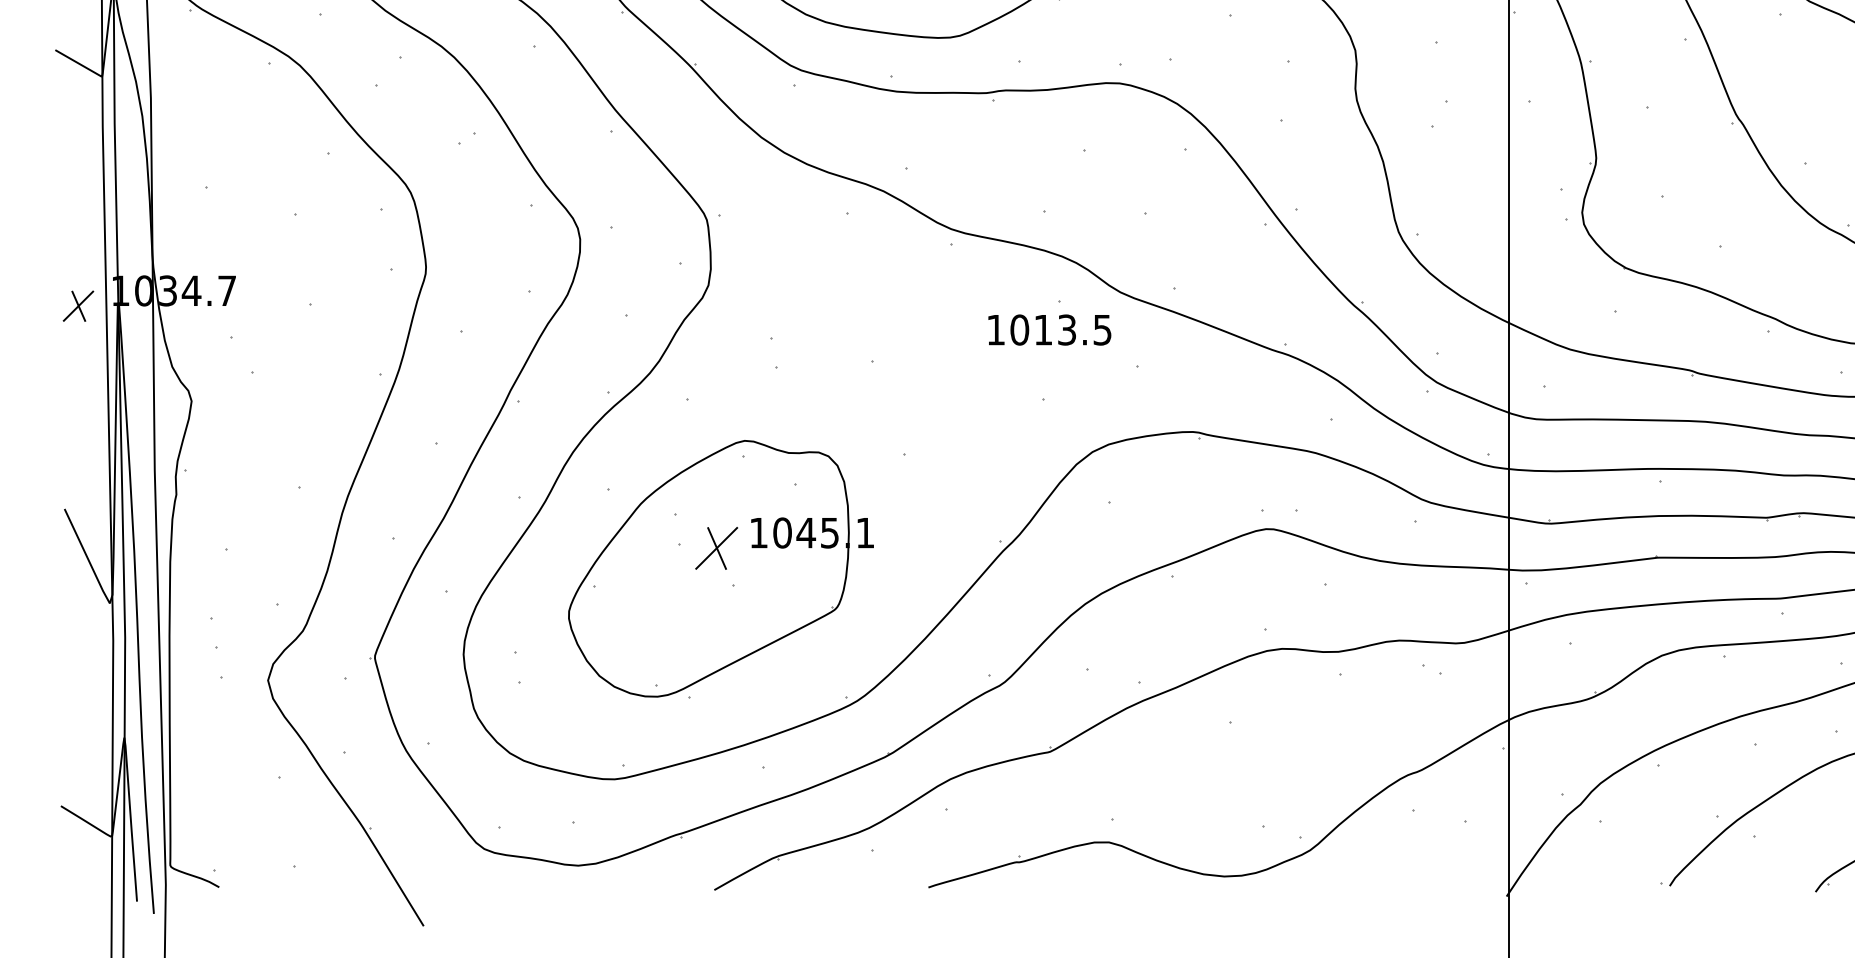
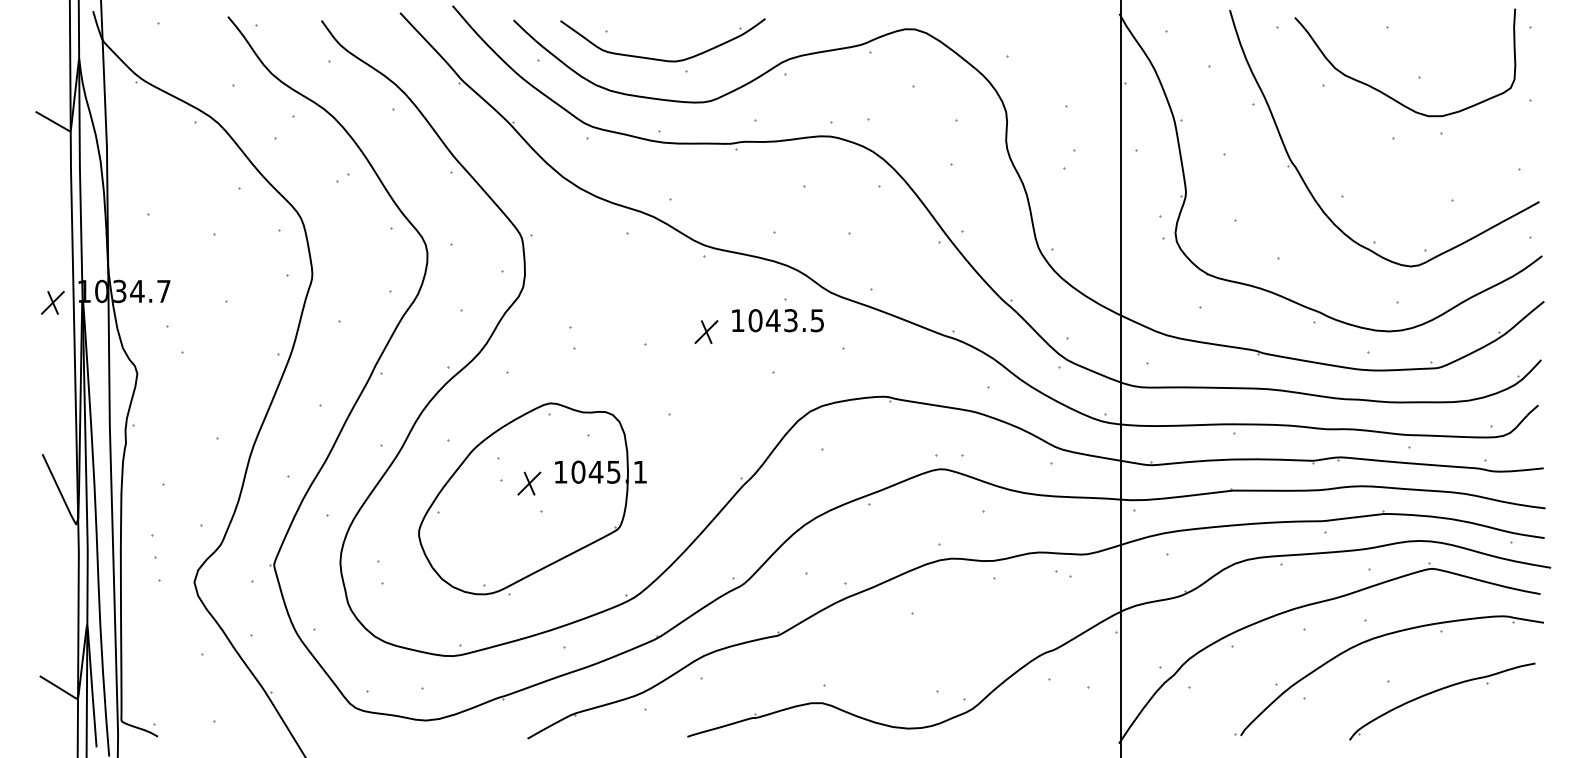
text: (1042, 329) -> (772, 320), 1013.5 -> 1043.5
part: (953, 344) -> (706, 331), added
part: (716, 548) -> (529, 483), size x0.71

